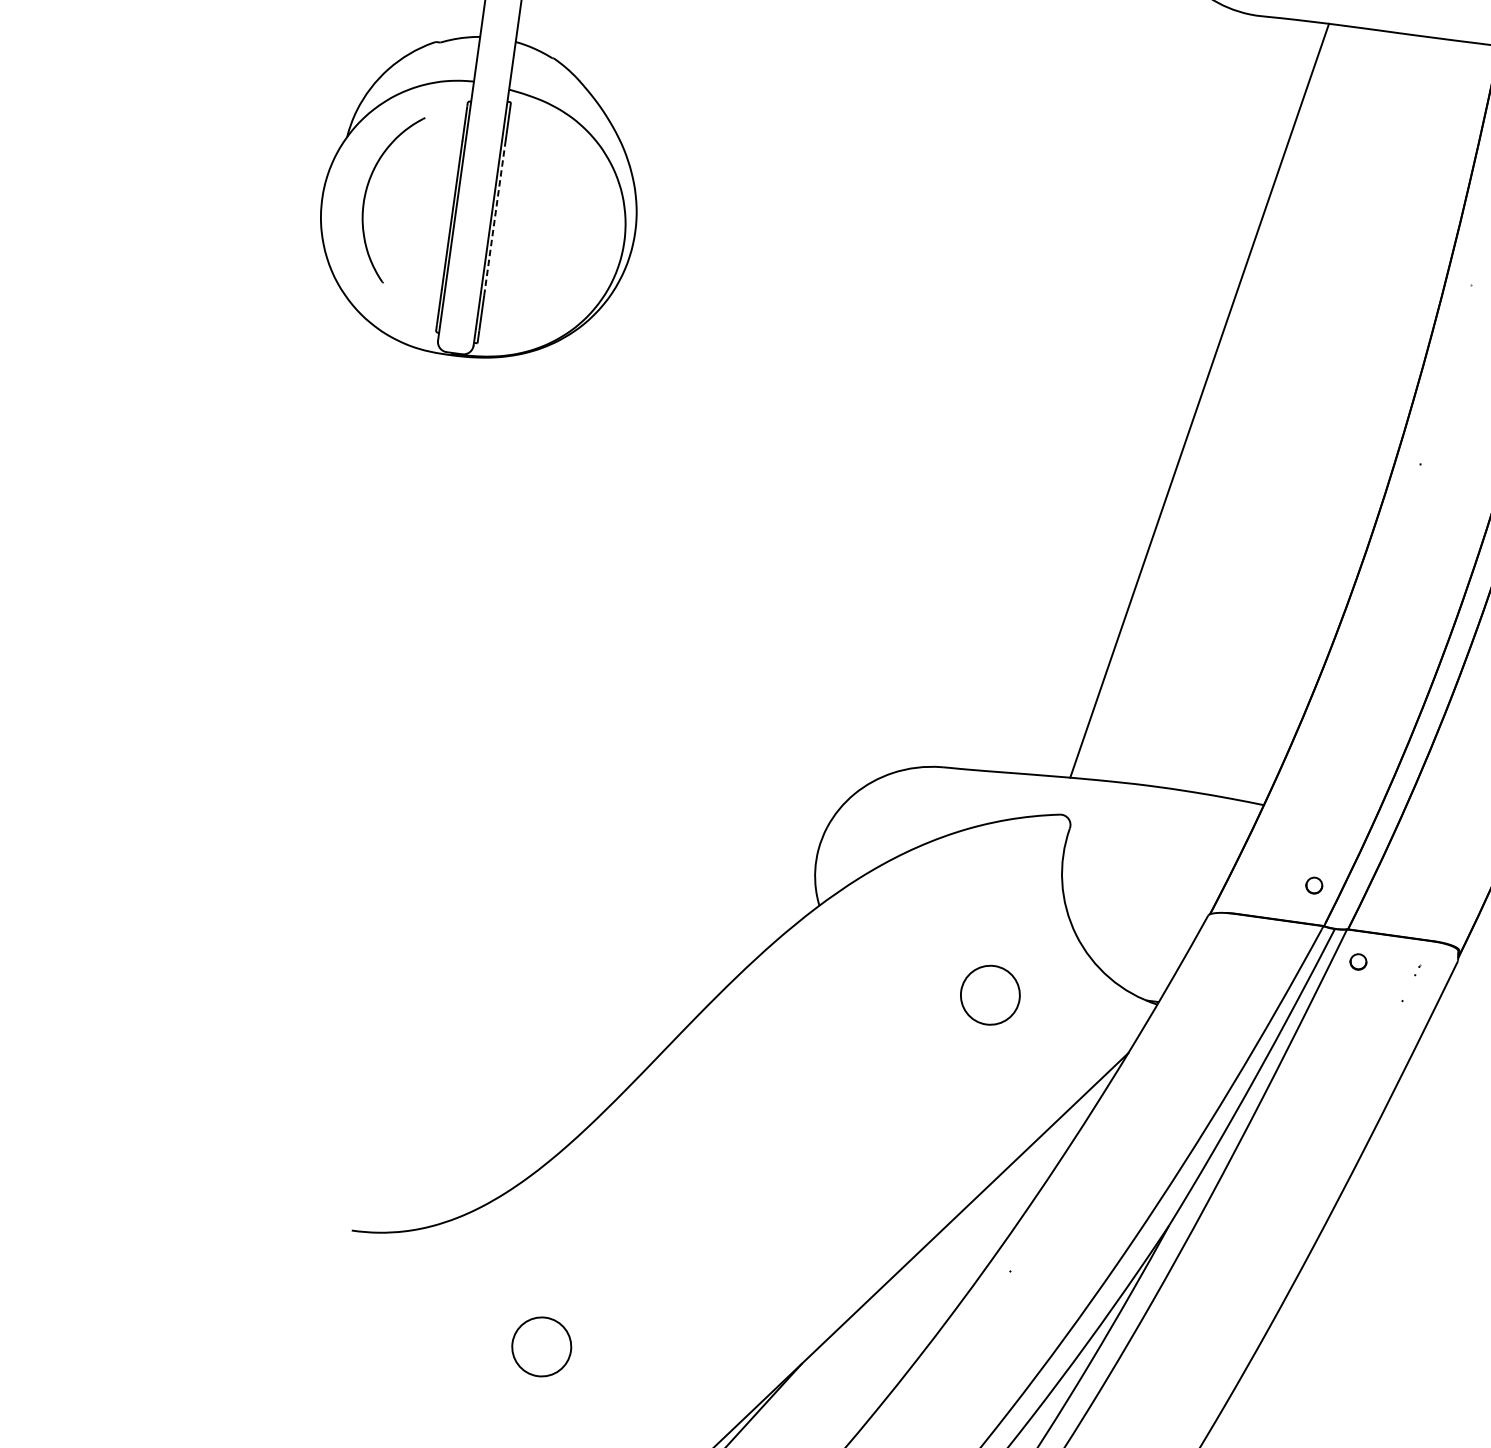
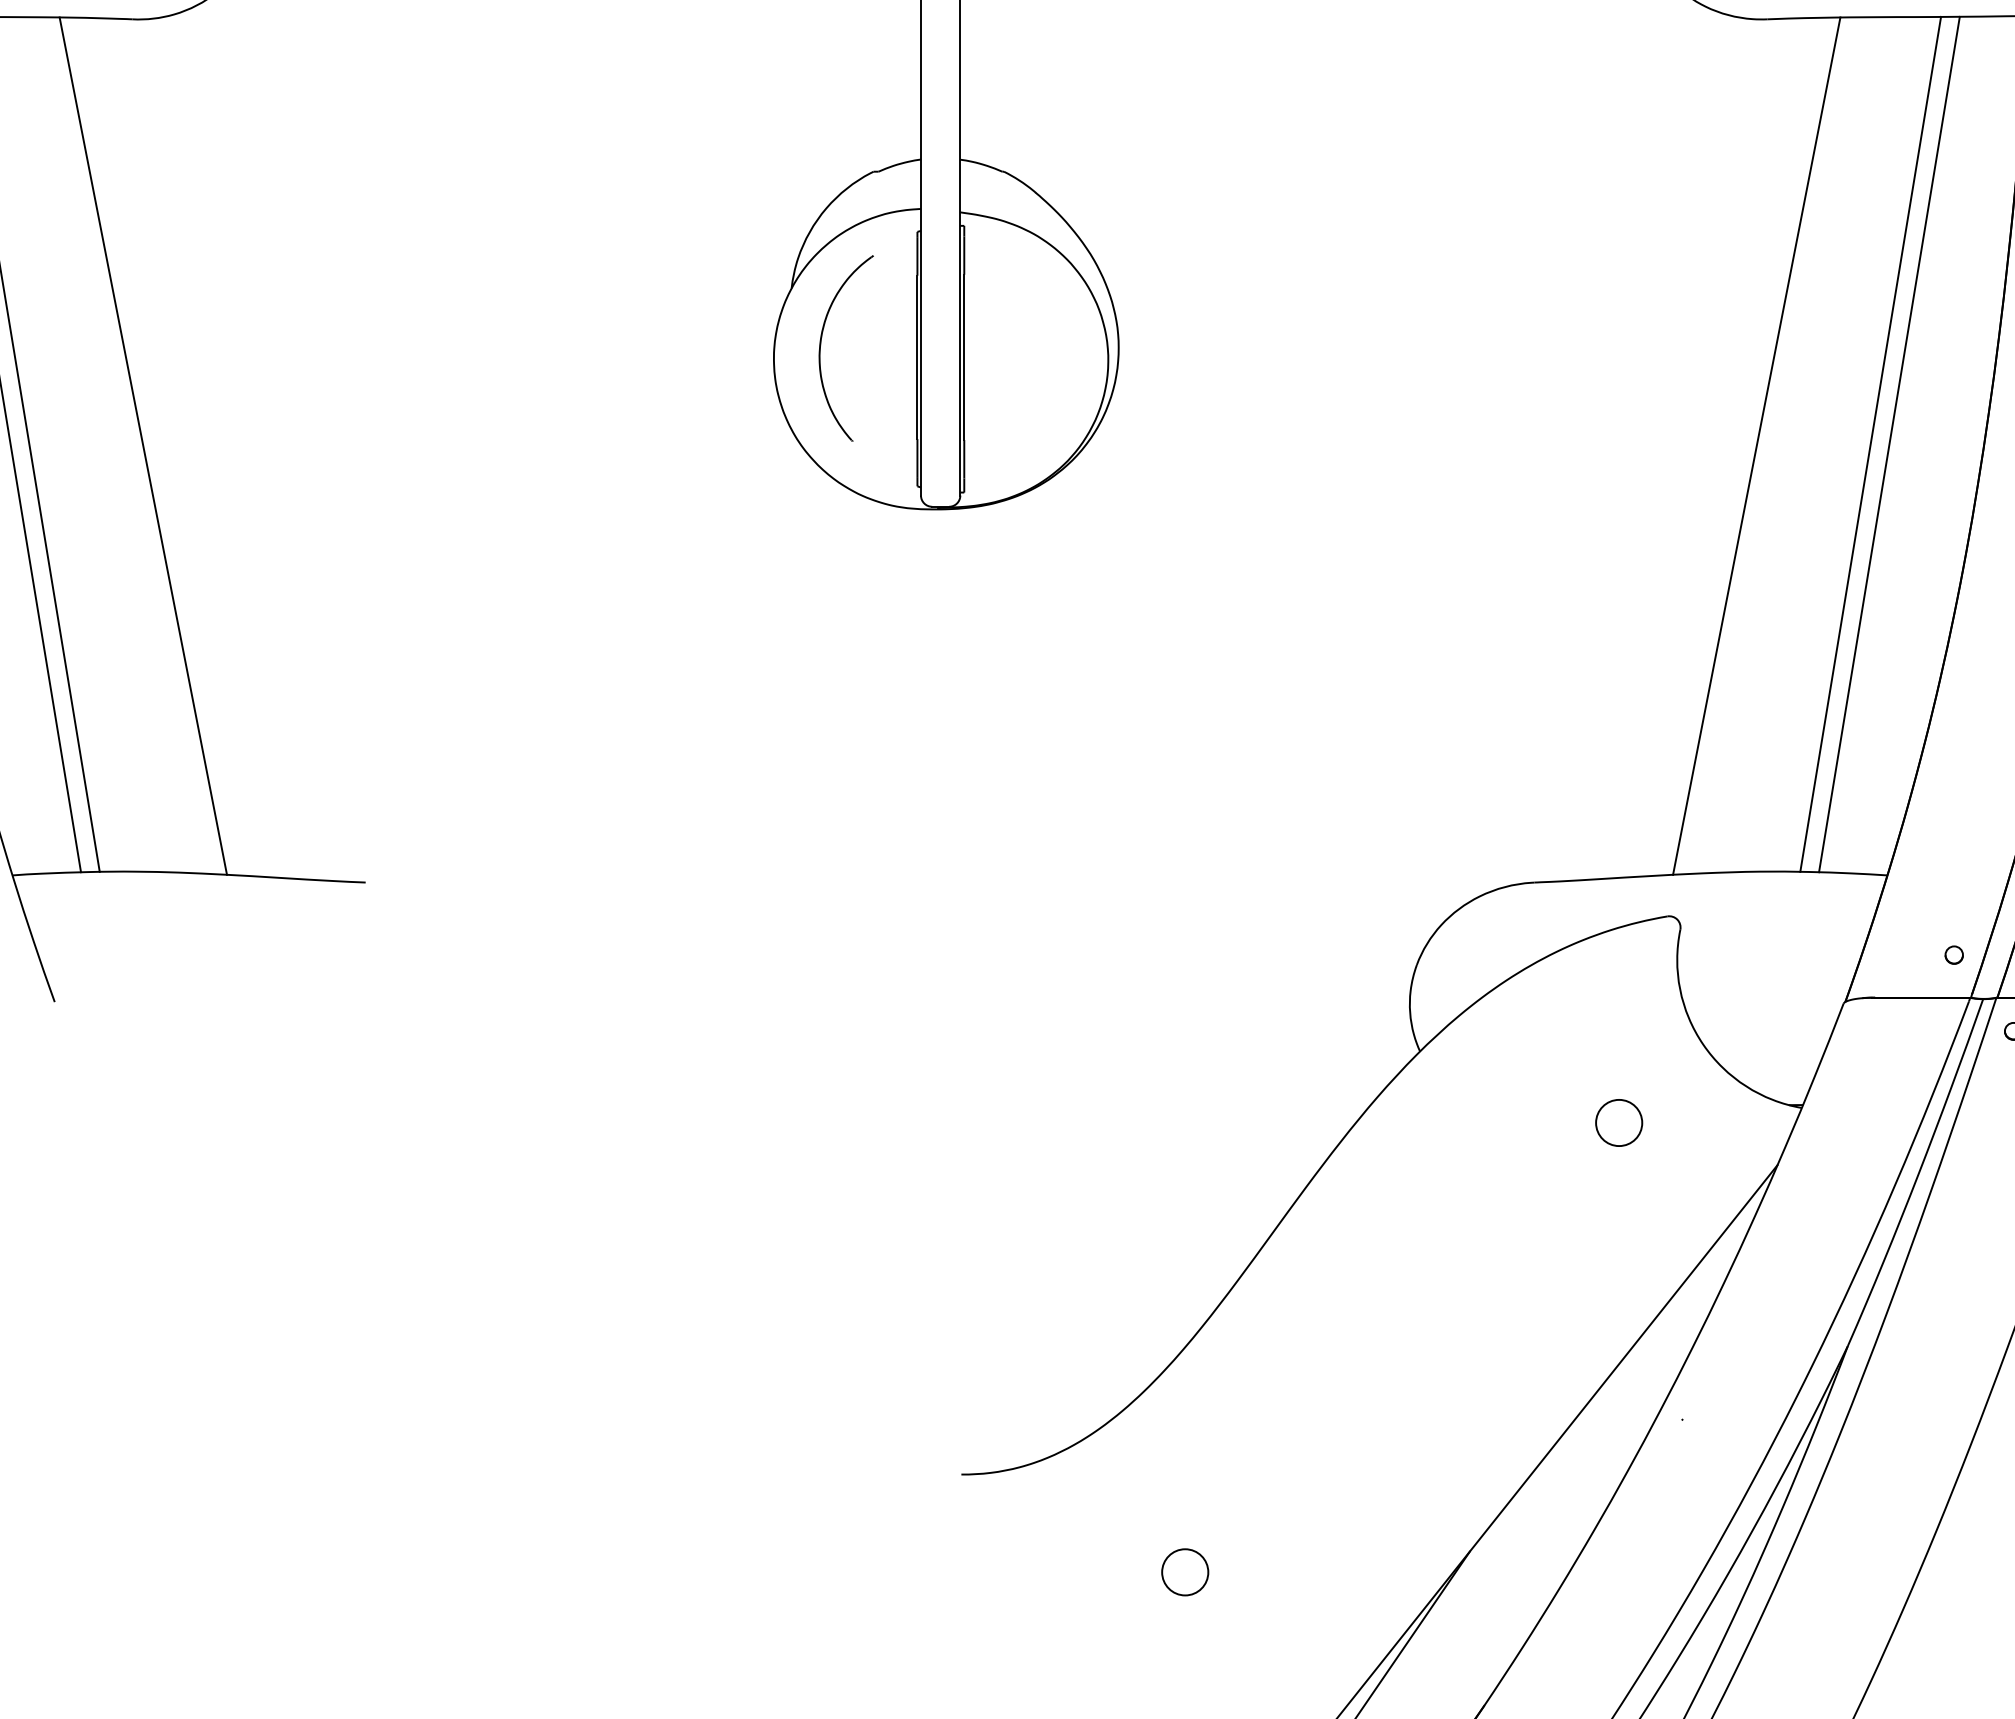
line: (494, 221) -> (964, 357), dashed -> solid
line: (1302, 412) -> (1870, 443), added
line: (1319, 415) -> (1889, 444), added
circle: (990, 994) -> (1619, 1122), size x0.71
circle: (542, 1347) -> (1185, 1572), size x0.71

